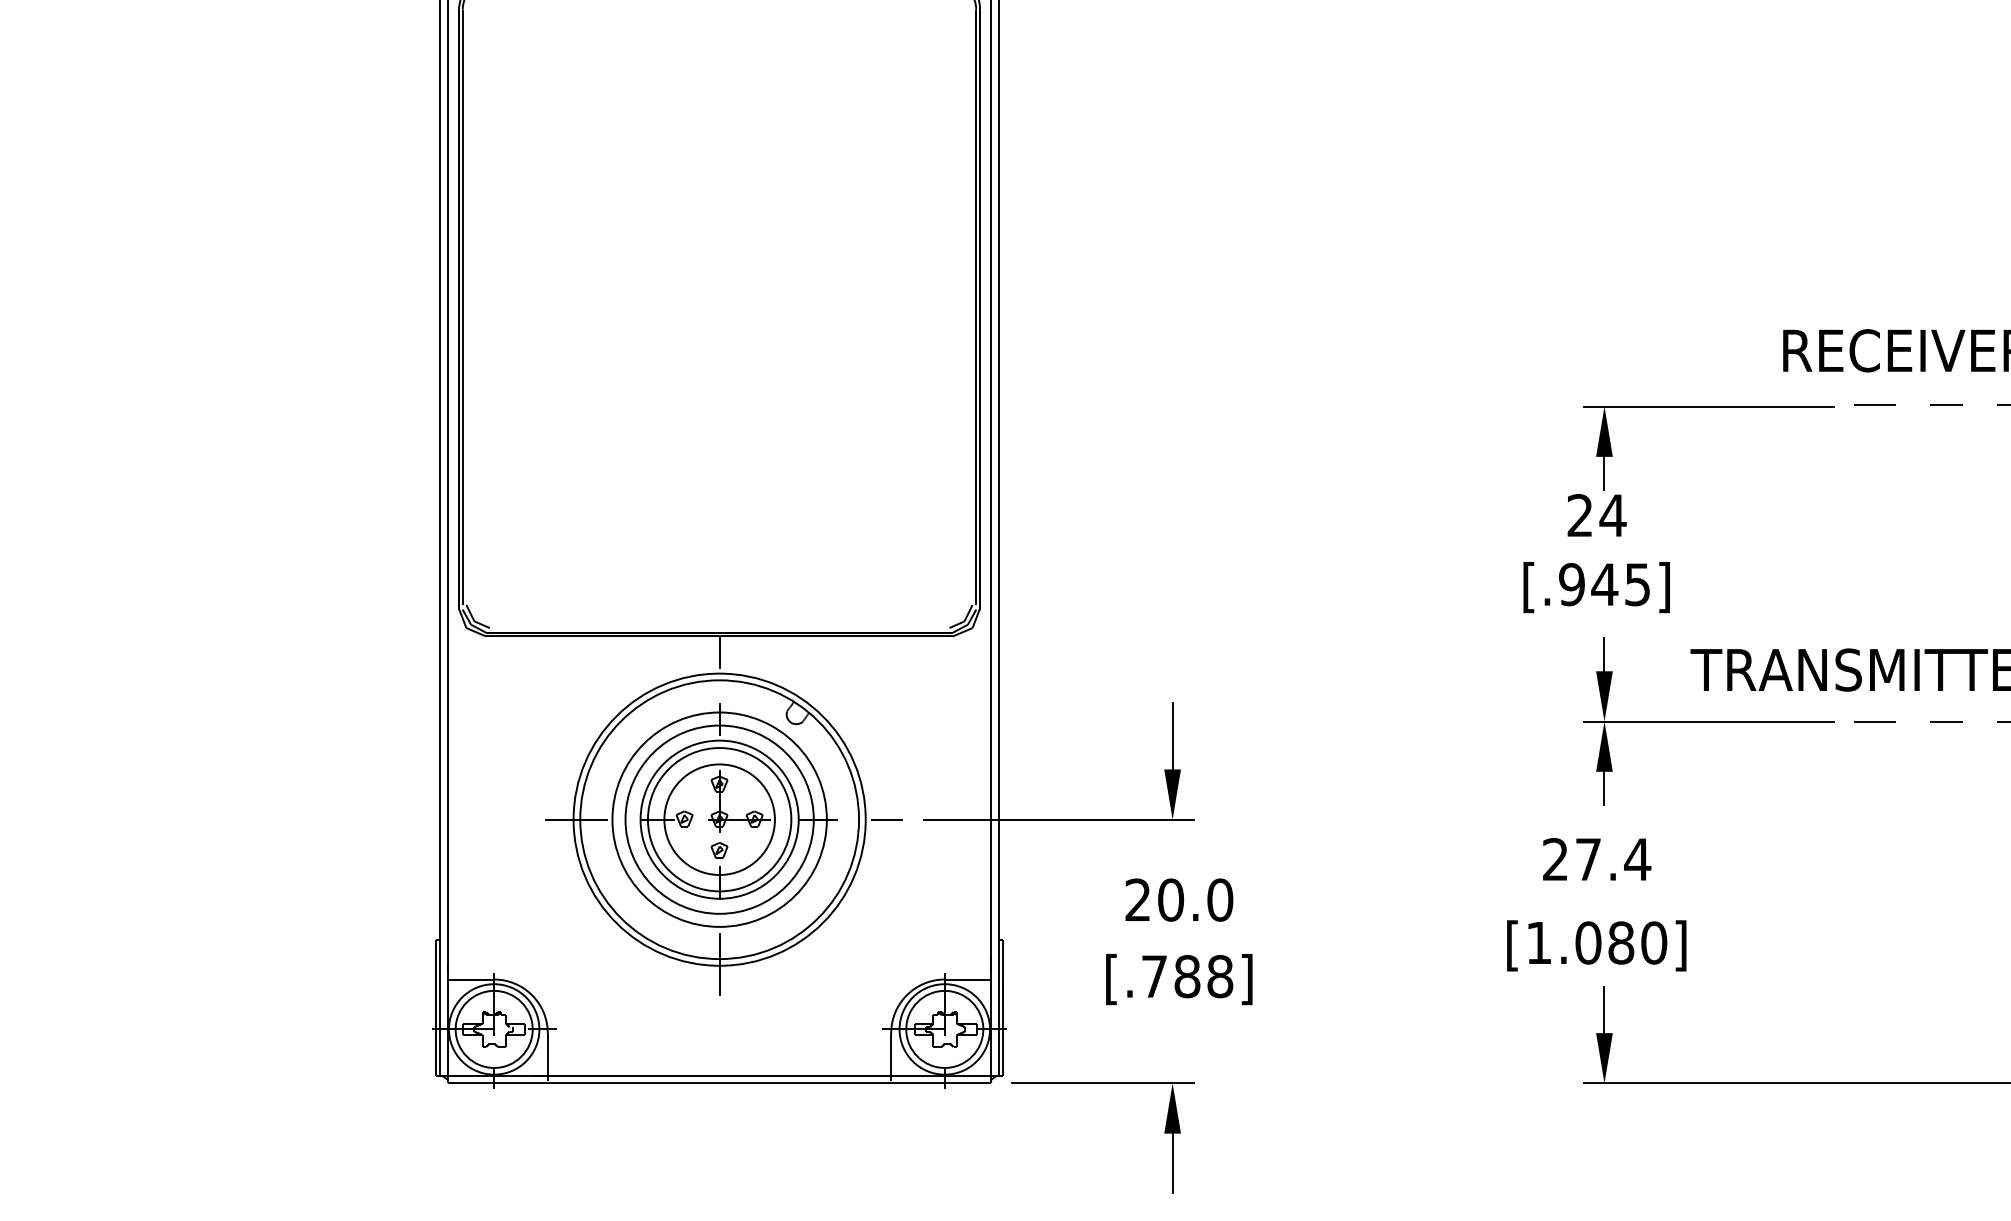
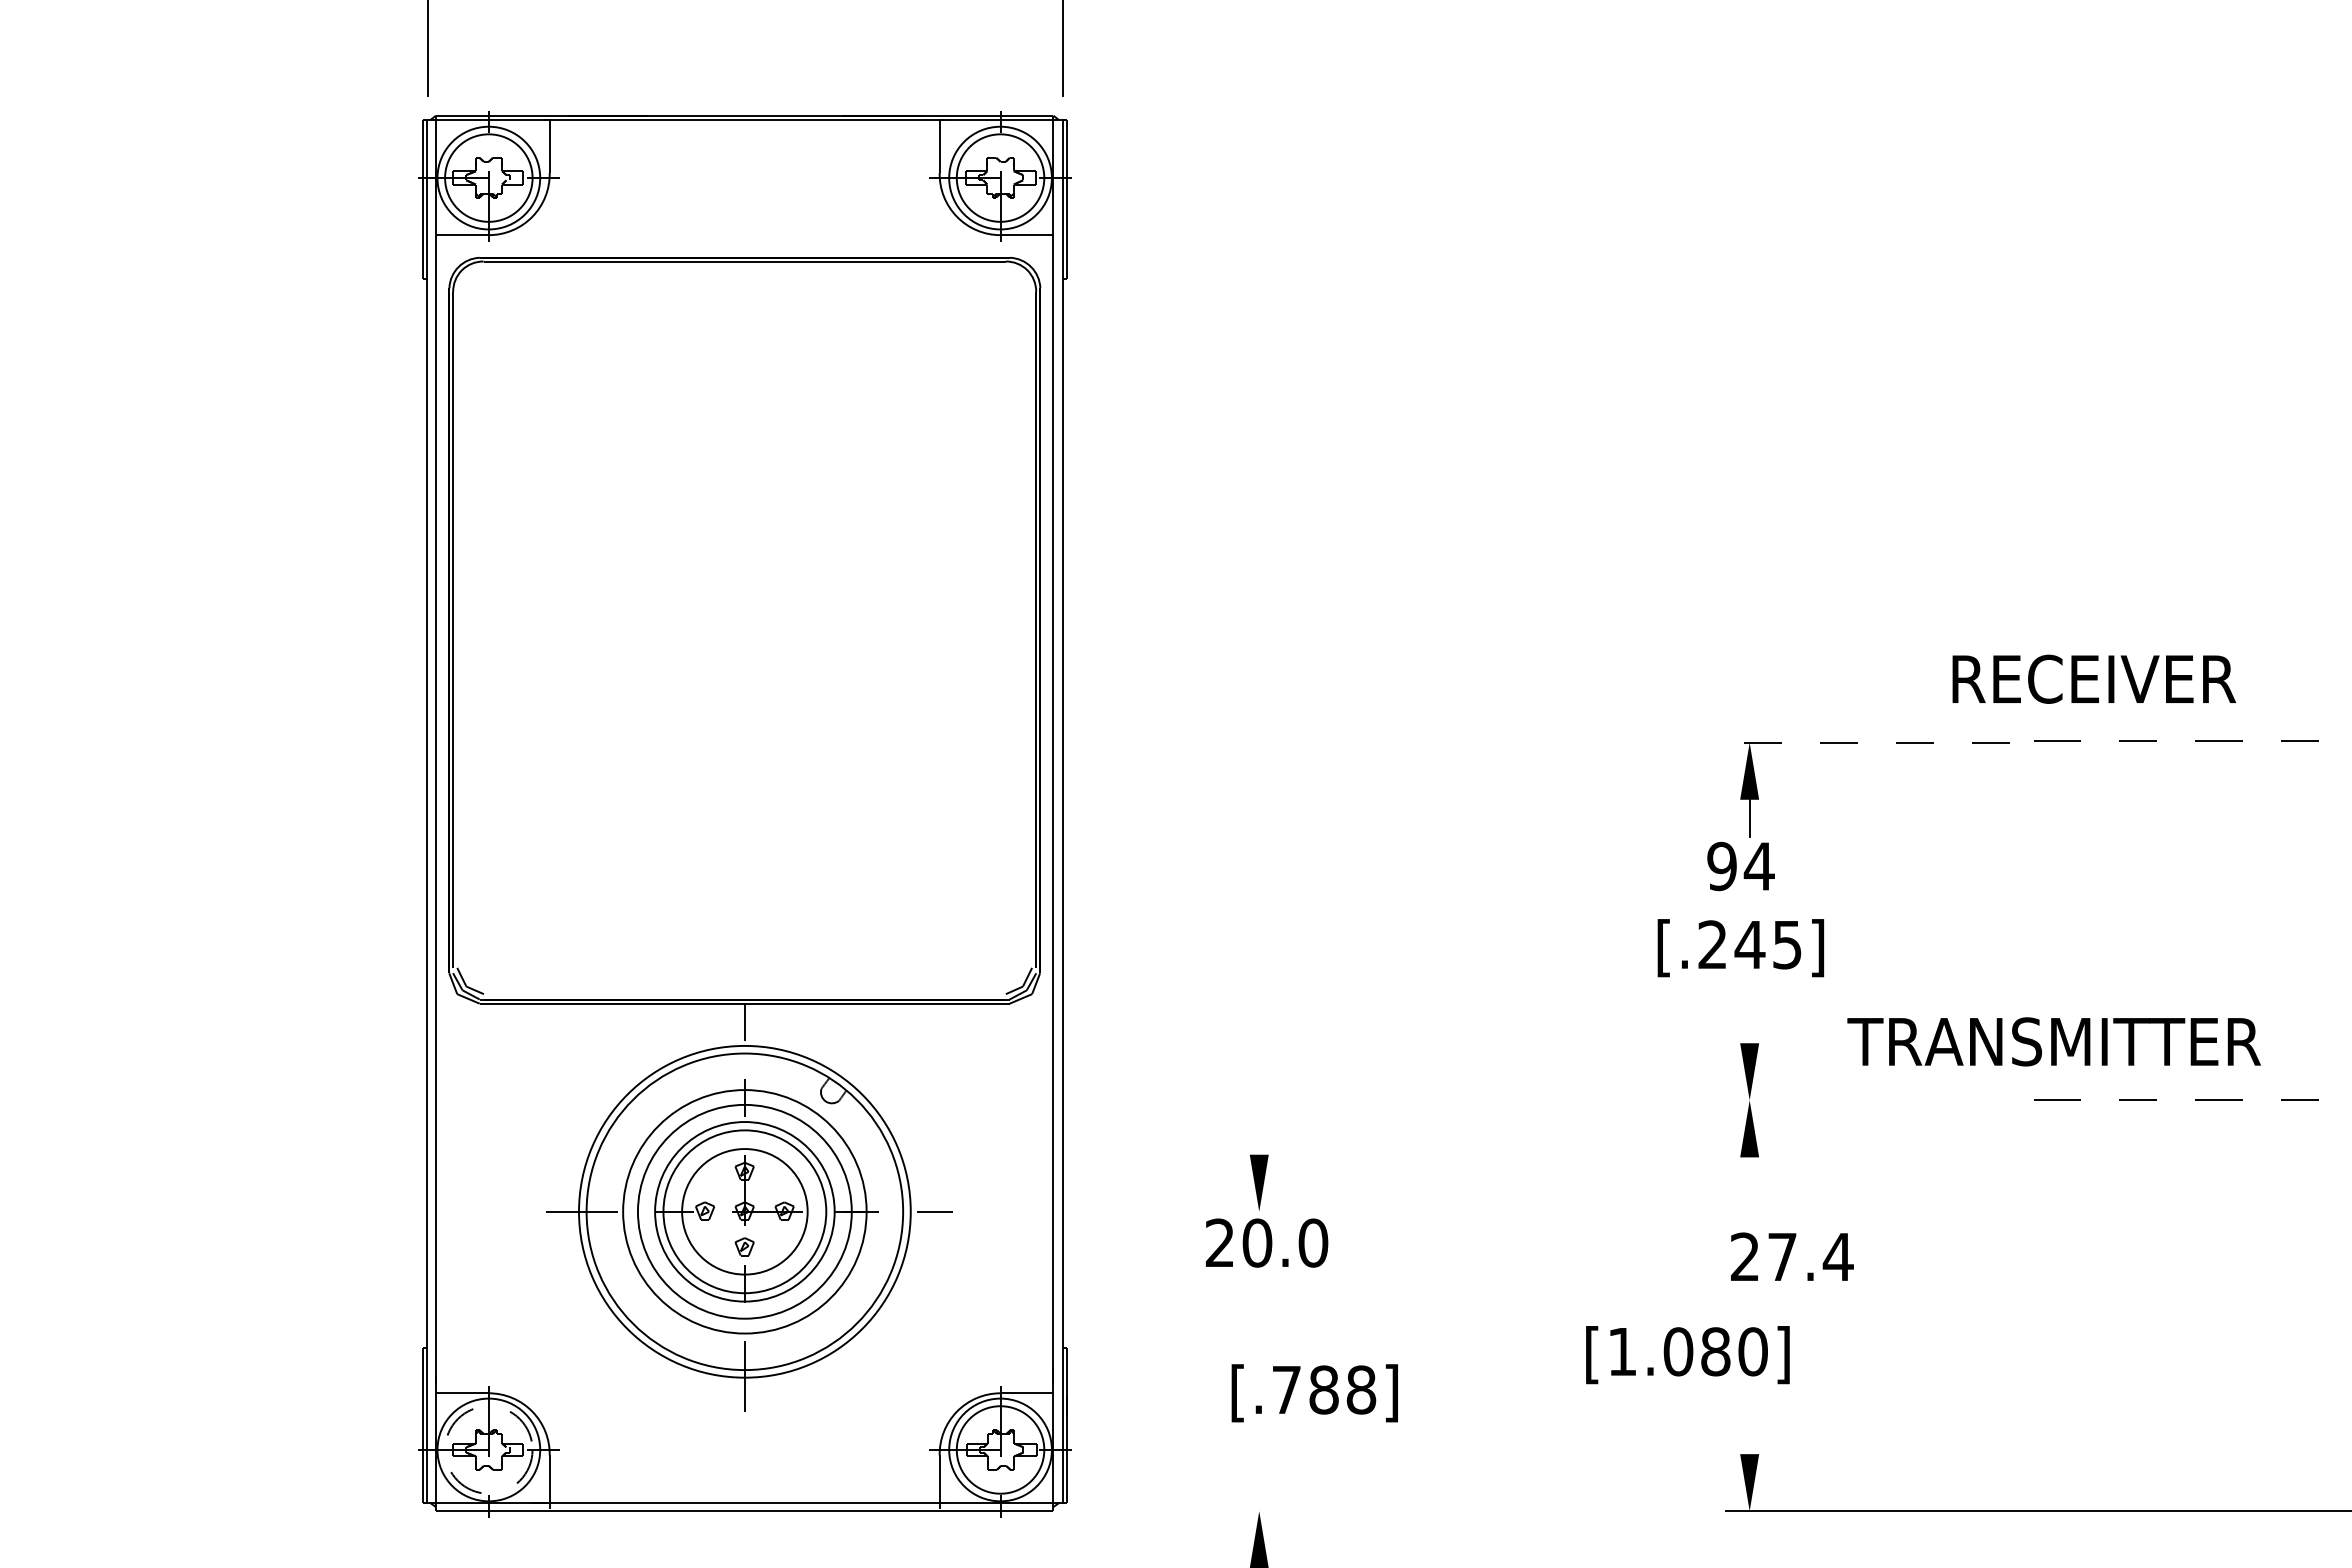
line: (1709, 406) -> (1868, 742), solid -> dashed
text: (1579, 515) -> (1721, 866), 24 -> 94
text: (1571, 584) -> (1712, 944), [.945] -> [.245]
line: (1604, 654) -> (1749, 1024), removed
line: (1708, 721) -> (1867, 1100), removed
line: (1172, 735) -> (1259, 1116), removed
line: (1604, 788) -> (1749, 1176), removed
line: (1058, 819) -> (1129, 1211), removed
text: (1597, 859) -> (1792, 1256), moved
text: (1178, 899) -> (1266, 1242), moved
text: (1596, 946) -> (1687, 1355), moved
text: (1178, 979) -> (1314, 1393), moved
line: (1604, 1009) -> (1749, 1427), removed
circle: (493, 1029) -> (488, 1449), solid -> dashed
line: (1103, 1083) -> (1180, 1511), removed

